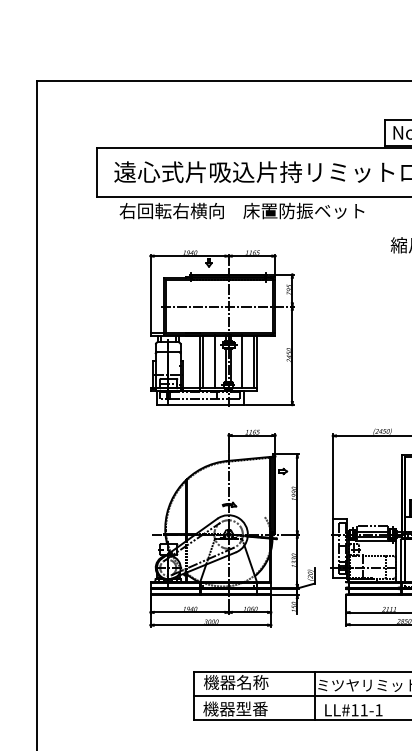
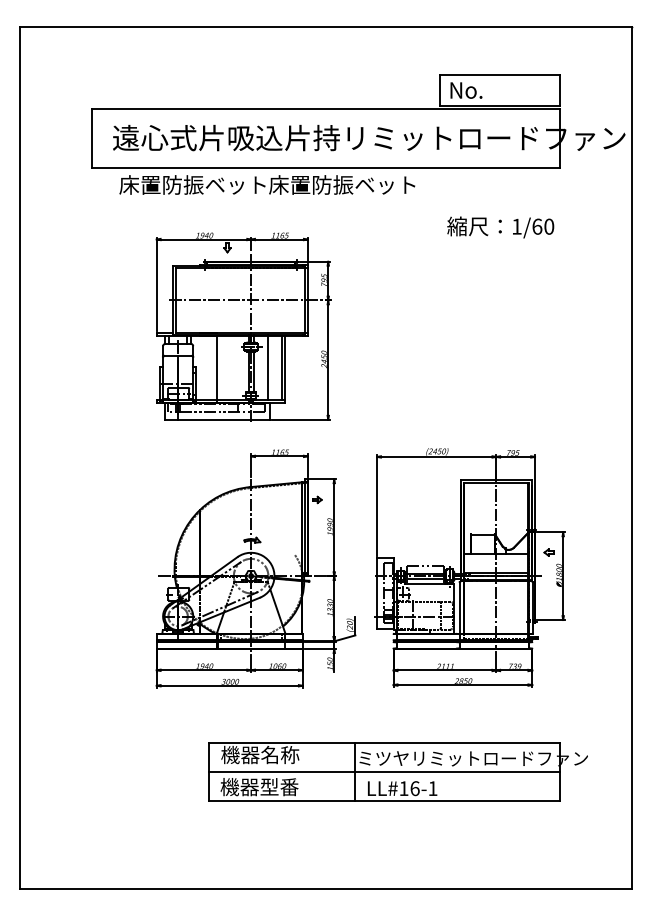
text: (180, 210) -> (192, 184), 右回転右横向 -> 床置防振ベット
line: (203, 361) -> (220, 367), removed
line: (214, 361) -> (234, 367), removed
text: (363, 710) -> (414, 788), LL#11-1 -> LL#16-1

